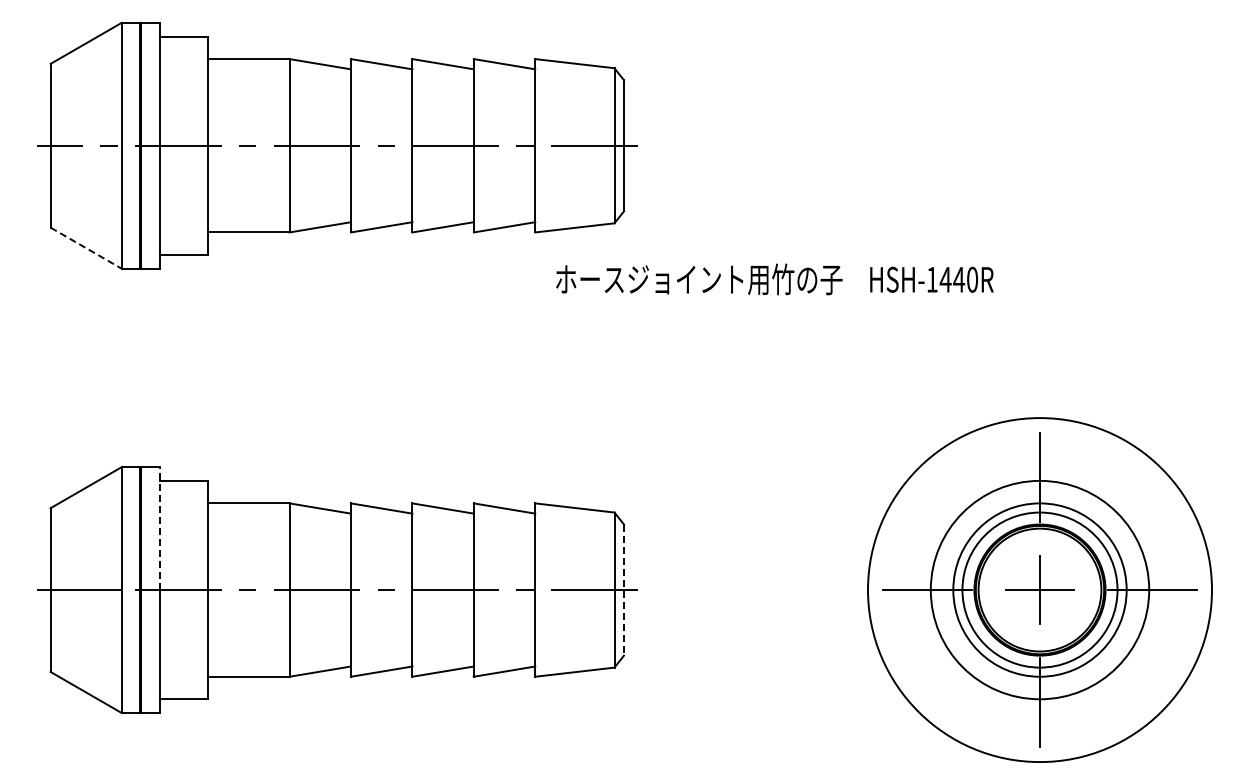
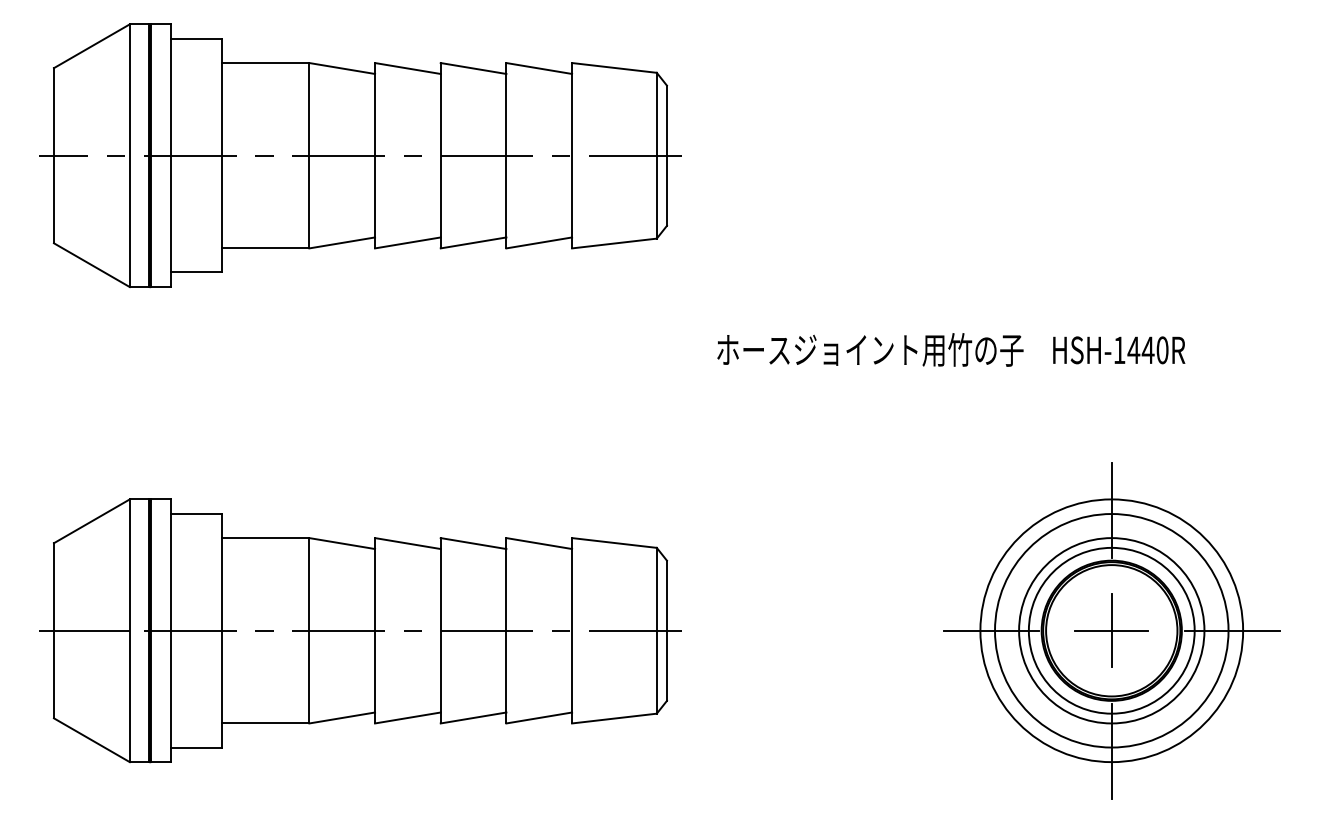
line: (86, 248) -> (92, 265), dashed -> solid
text: (774, 279) -> (950, 350), moved
line: (159, 528) -> (170, 564), dashed -> solid
circle: (1039, 589) -> (1111, 630), size x0.71
line: (623, 590) -> (666, 631), dashed -> solid

